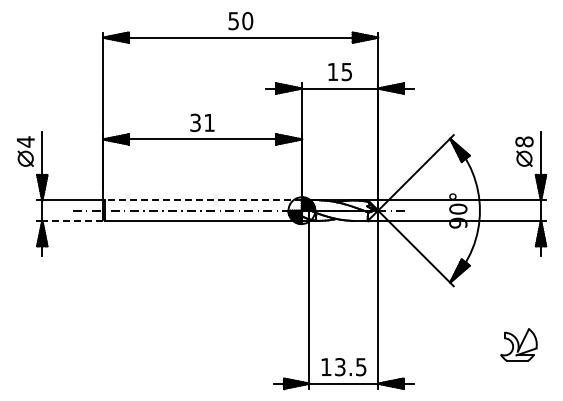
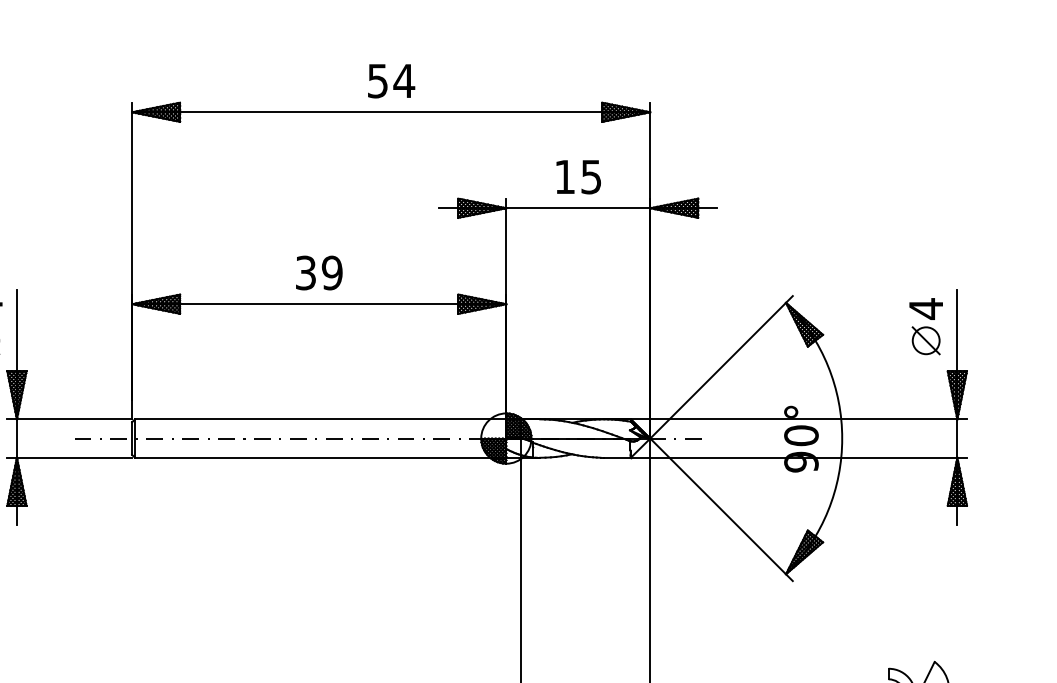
text: (247, 21) -> (403, 81), 50 -> 54
text: (209, 122) -> (332, 272), 31 -> 39
text: (524, 141) -> (926, 308), 8 -> 4
line: (202, 200) -> (319, 419), dashed -> solid
line: (72, 220) -> (73, 457), dashed -> solid

